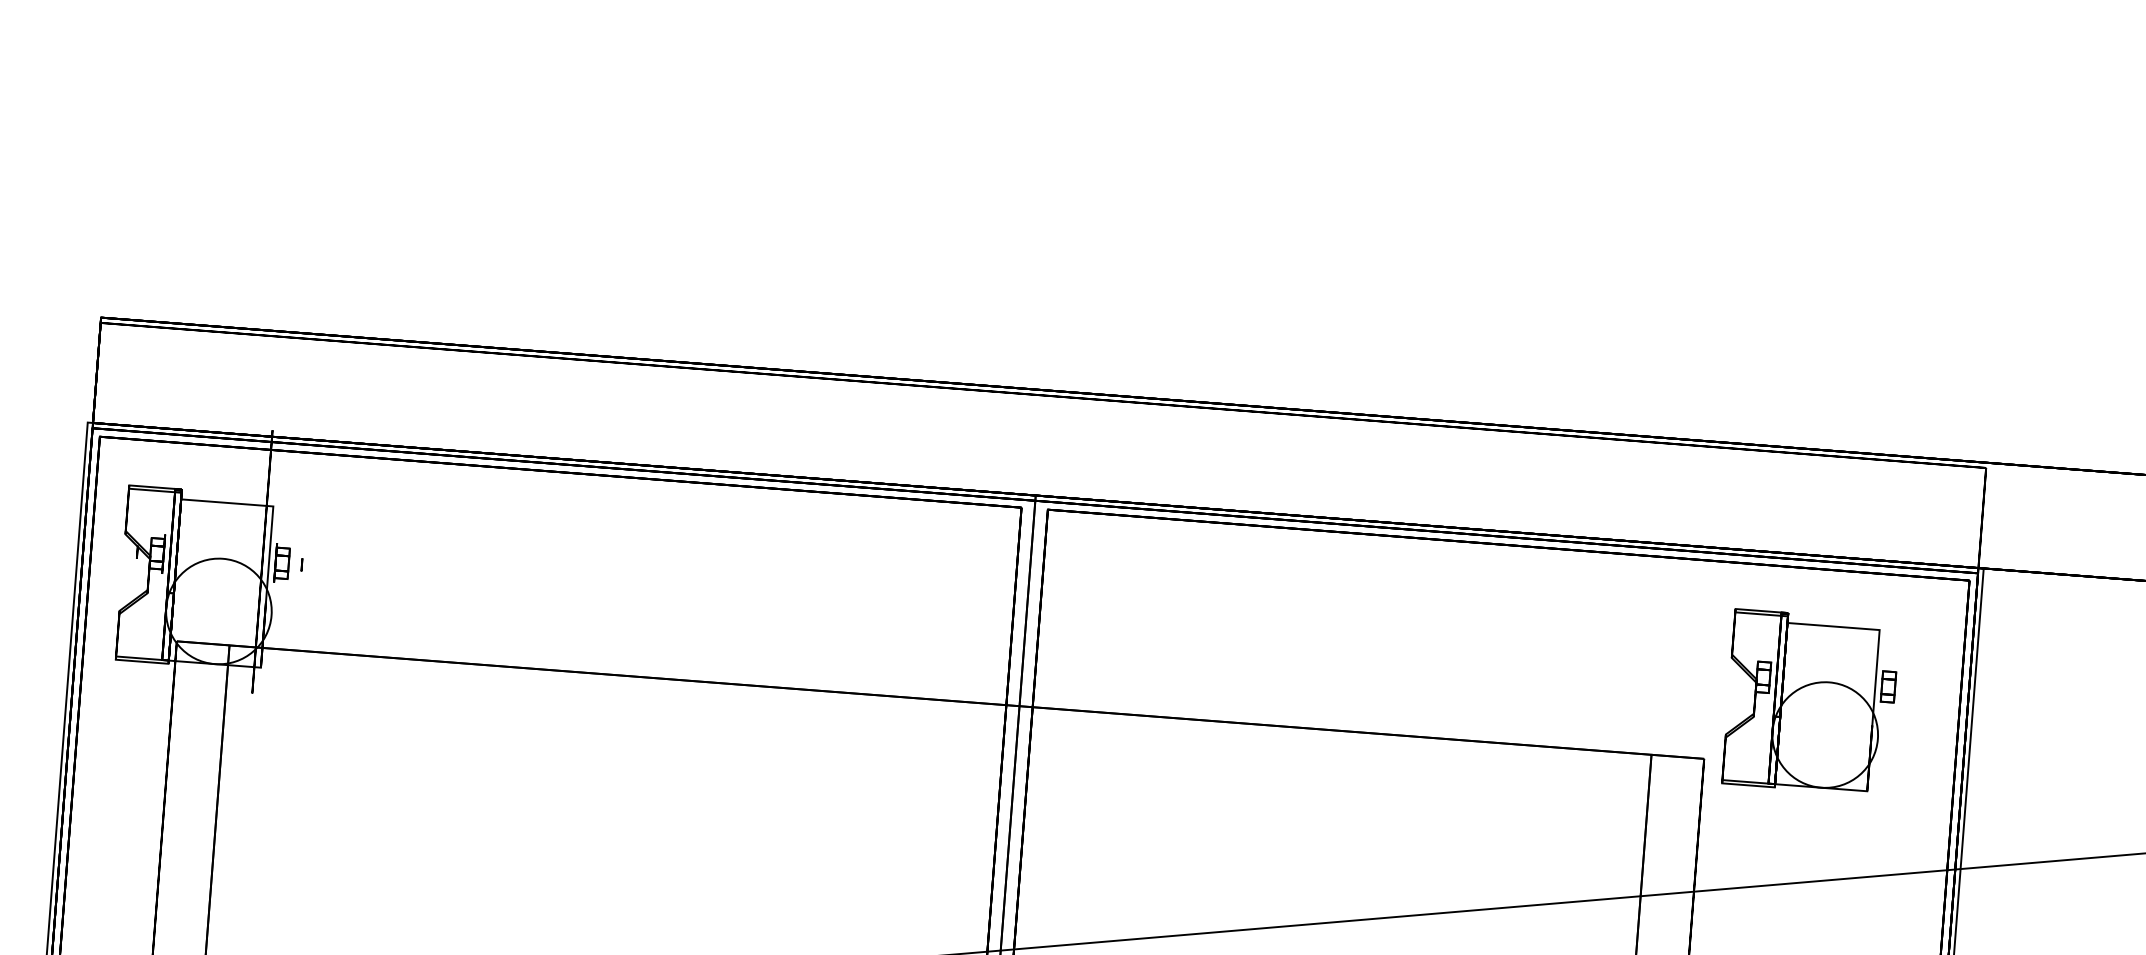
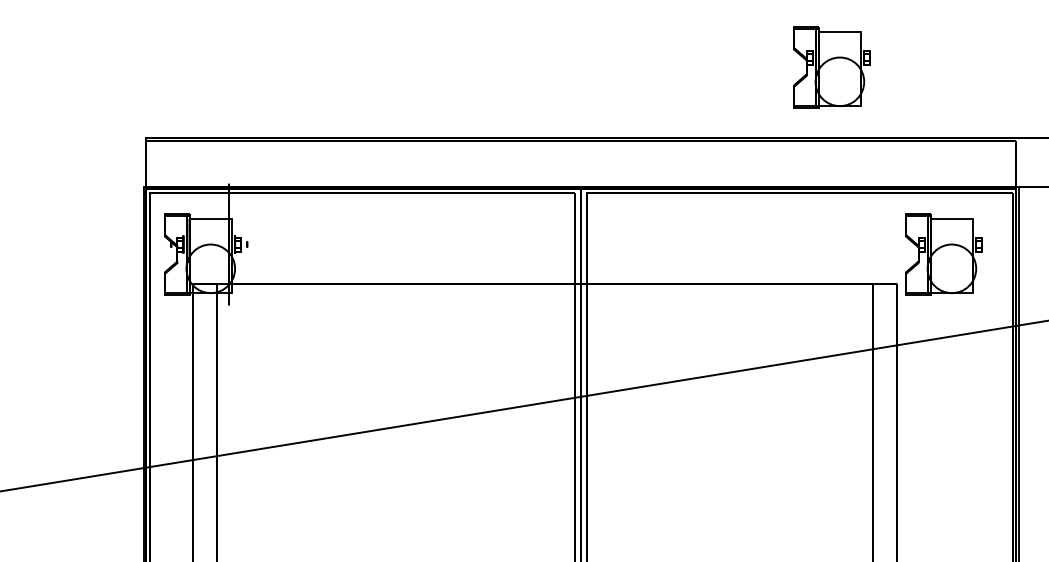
part: (1597, 278) -> (831, 67), added

